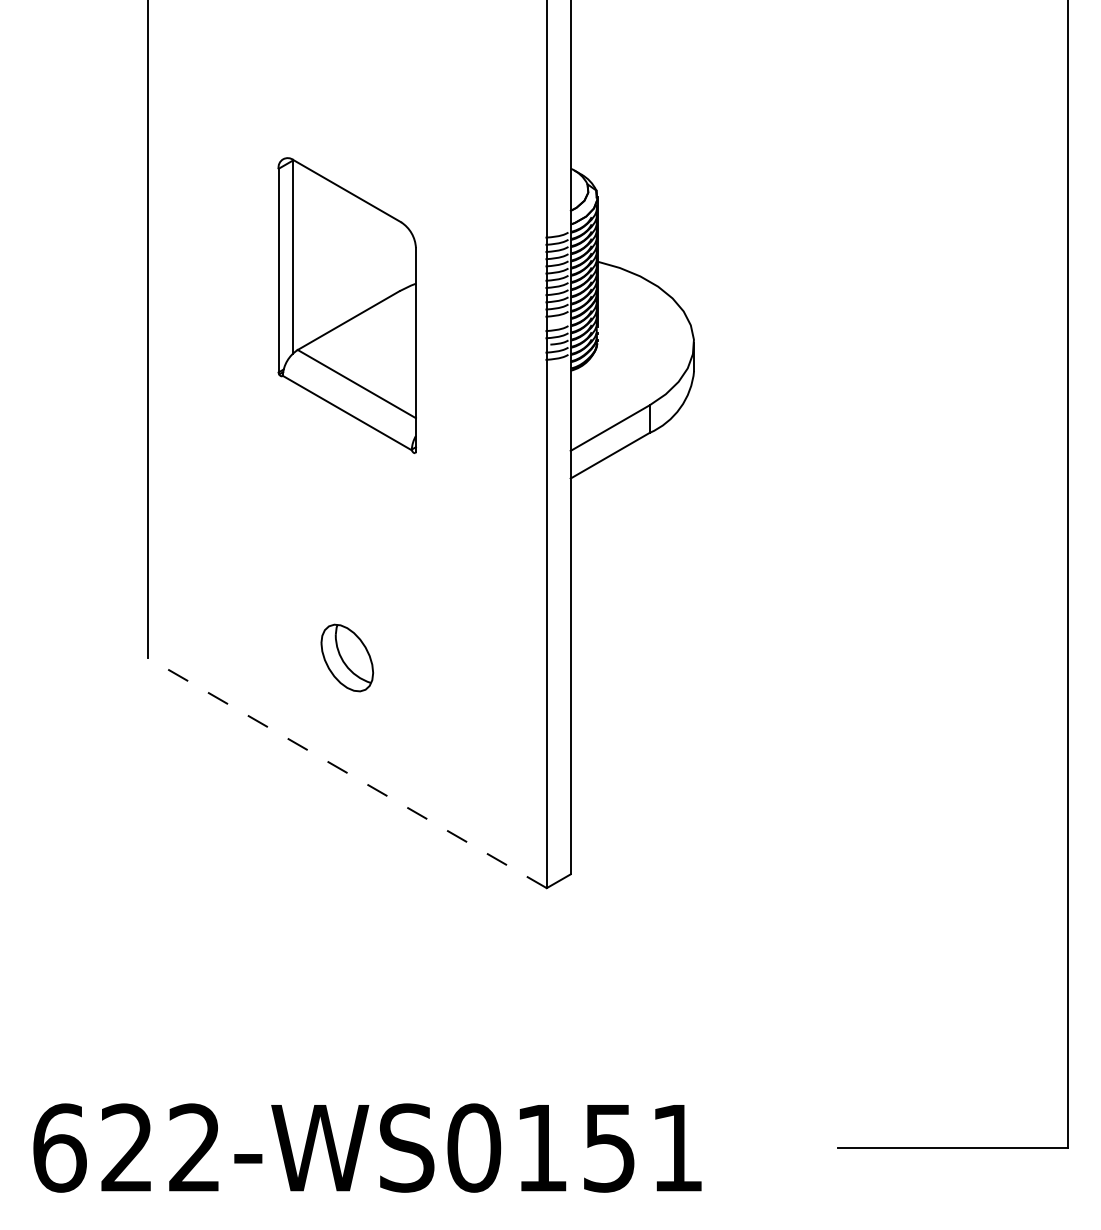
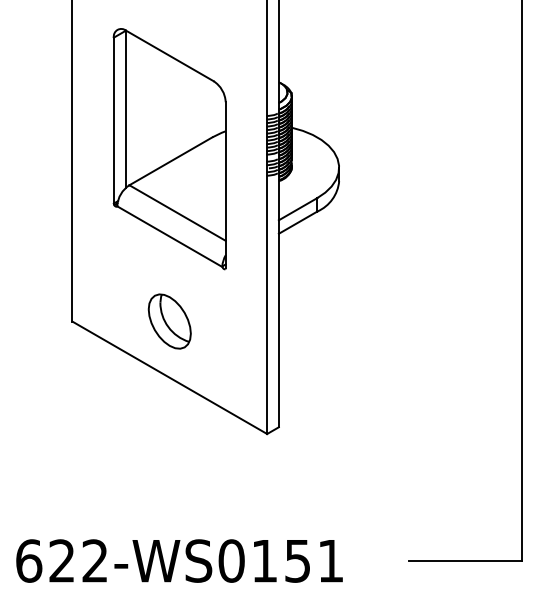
part: (346, 306) -> (169, 149), size x1.67
part: (346, 657) -> (169, 321), size x1.67
line: (346, 772) -> (169, 377), dashed -> solid

